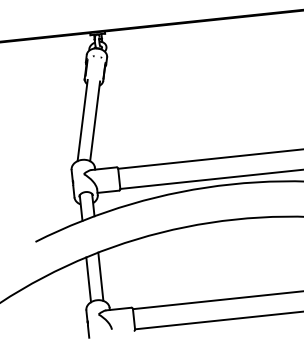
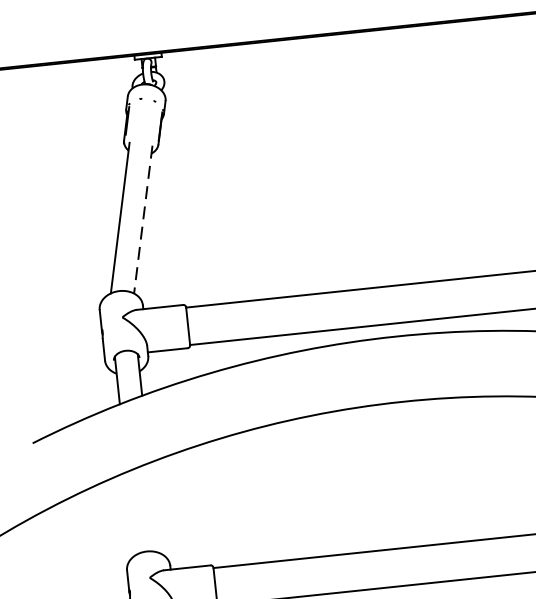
line: (95, 121) -> (144, 219), solid -> dashed
line: (100, 276) -> (153, 507), removed
line: (88, 279) -> (131, 513), removed

